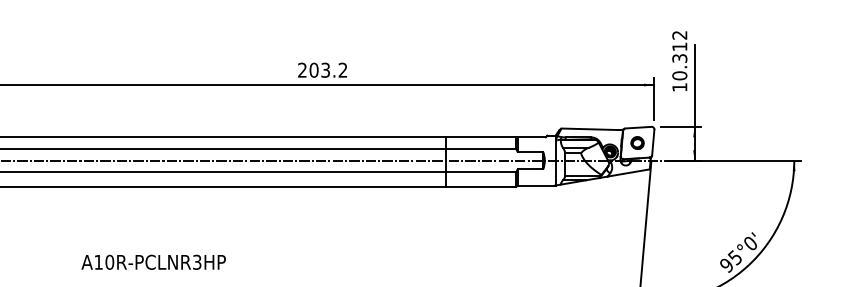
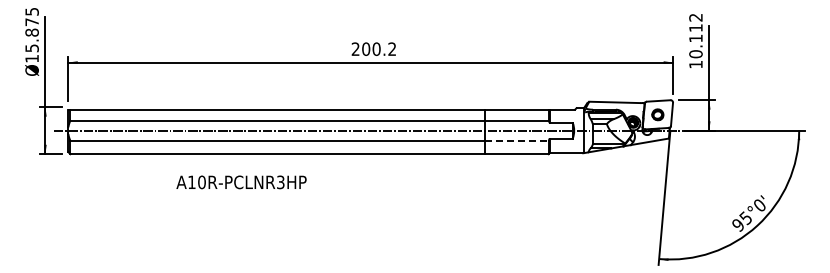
text: (679, 58) -> (695, 38), 10.312 -> 10.112
text: (325, 69) -> (376, 48), 203.2 -> 200.2
line: (481, 171) -> (517, 140), solid -> dashed
text: (153, 262) -> (241, 182), moved

